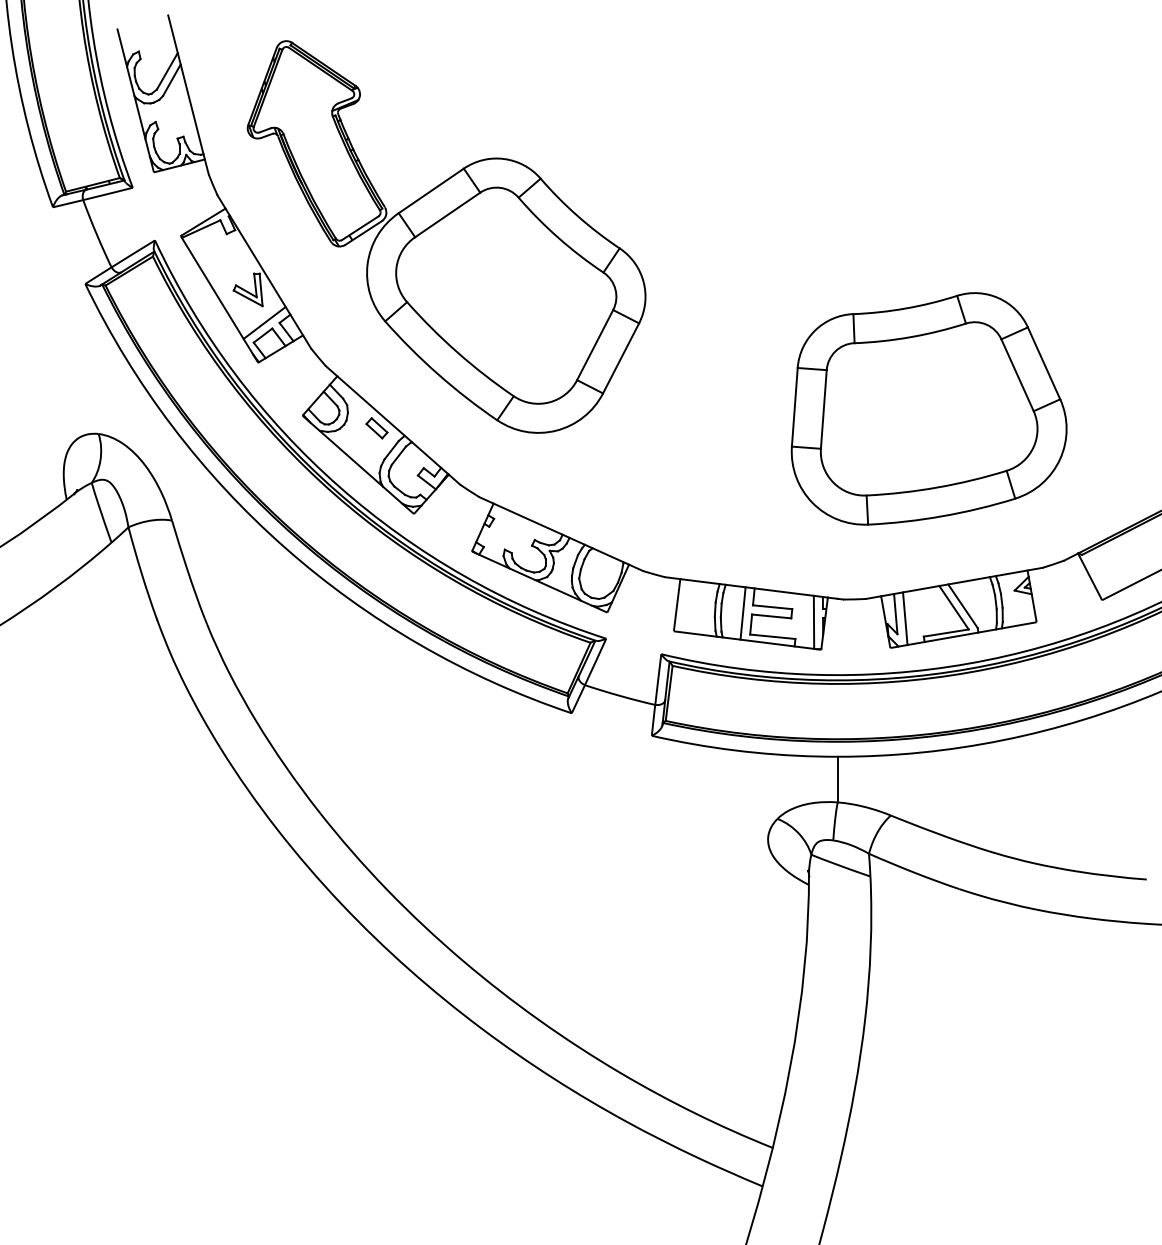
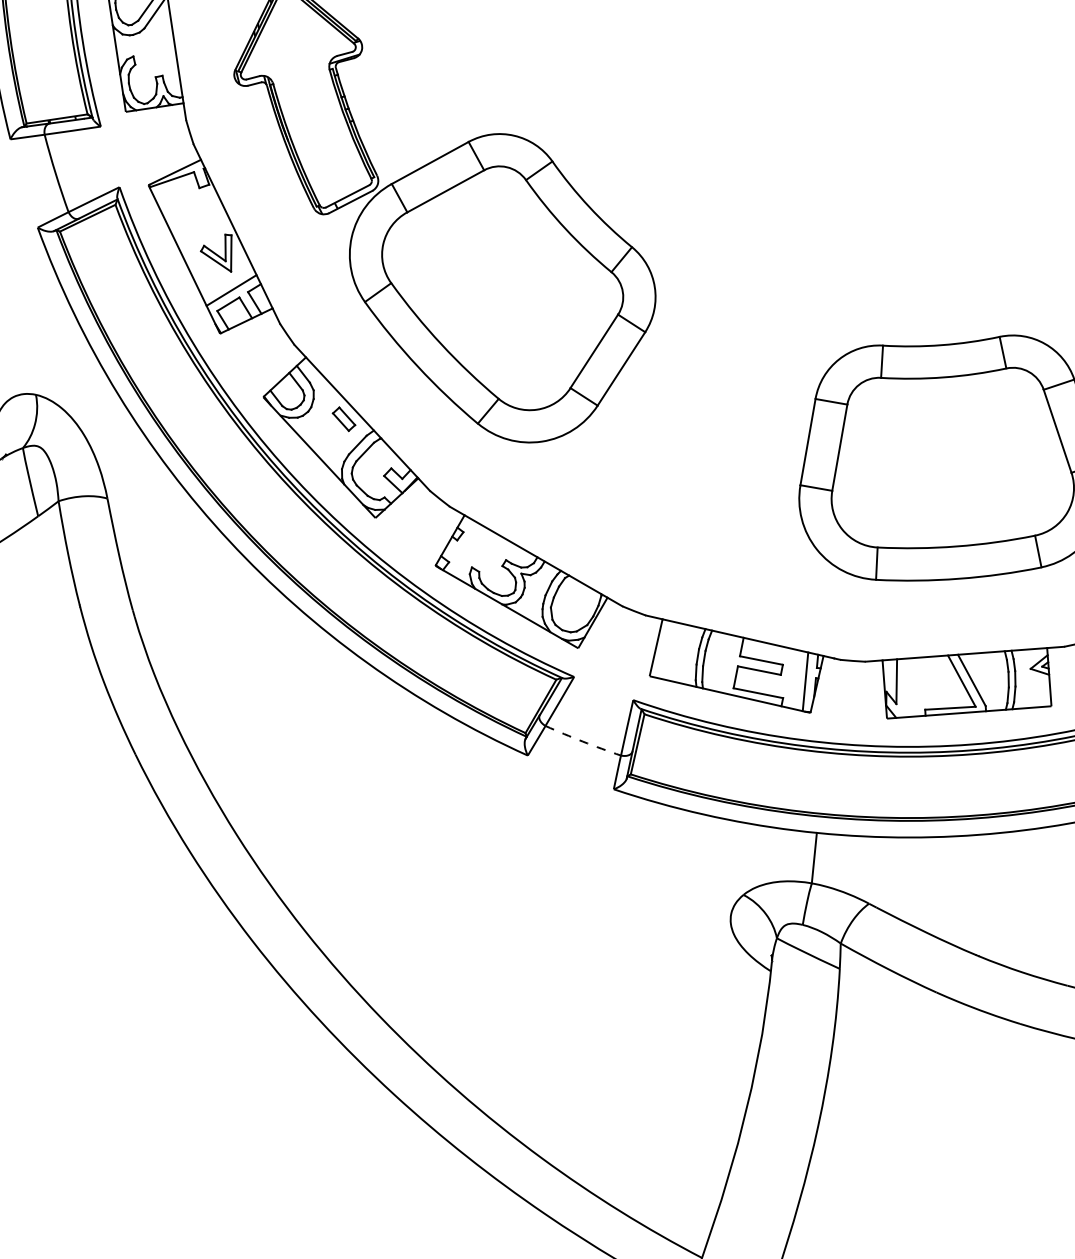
line: (742, 613) -> (727, 664), removed
line: (905, 618) -> (907, 687), removed
arc: (619, 695) -> (582, 741), solid -> dashed

